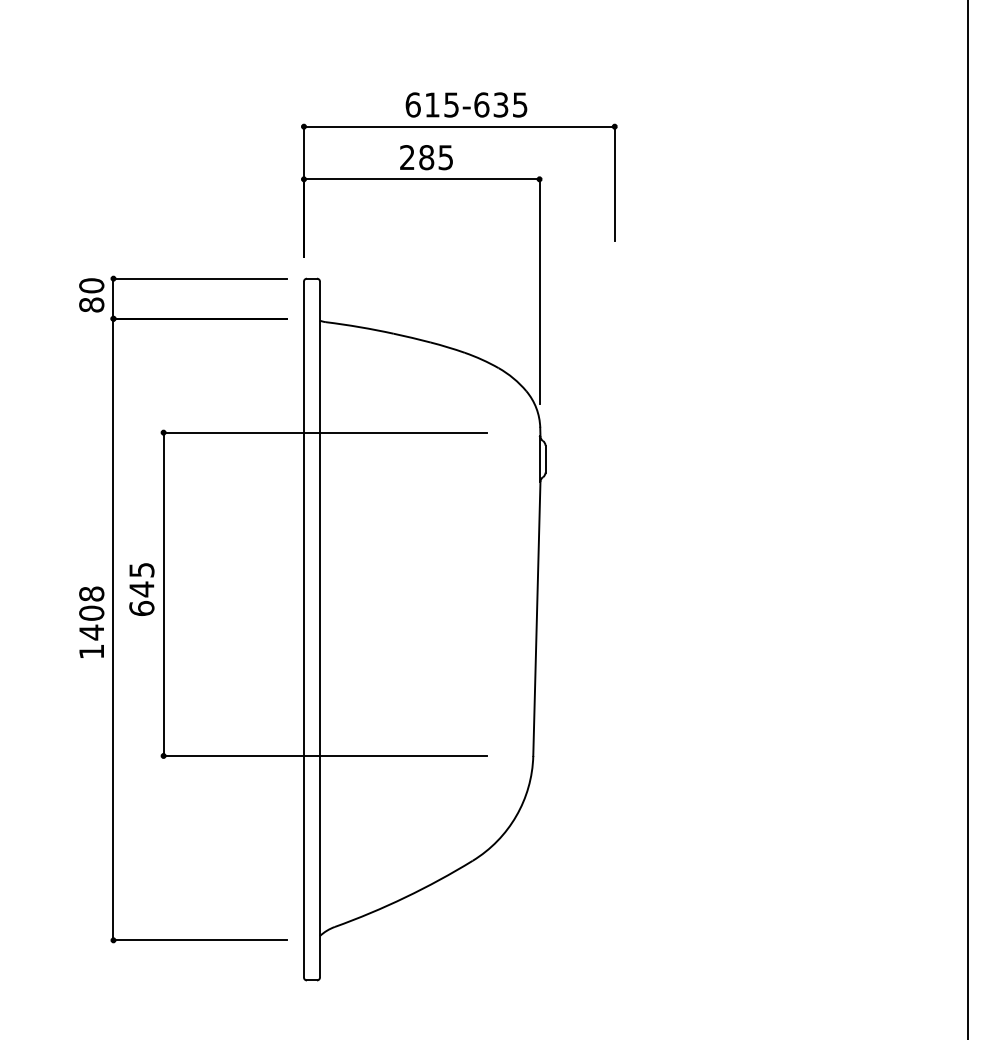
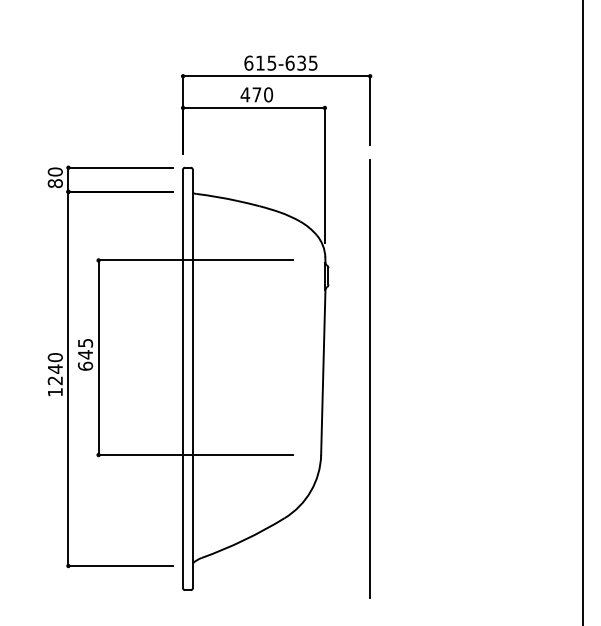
text: (425, 157) -> (256, 94), 285 -> 470
text: (90, 613) -> (54, 369), 1408 -> 1240
line: (615, 628) -> (370, 378), added

